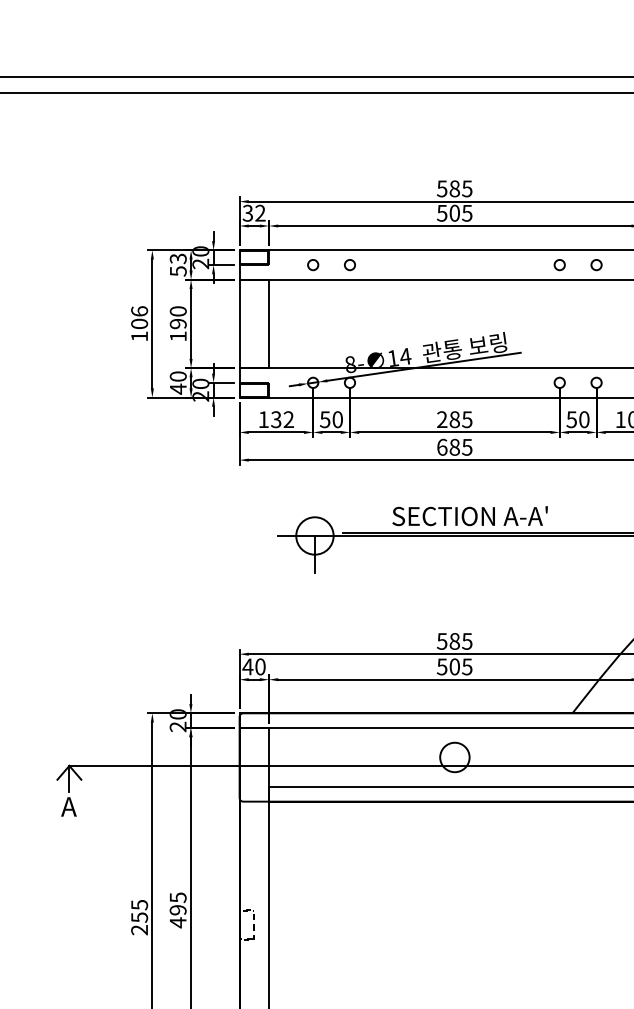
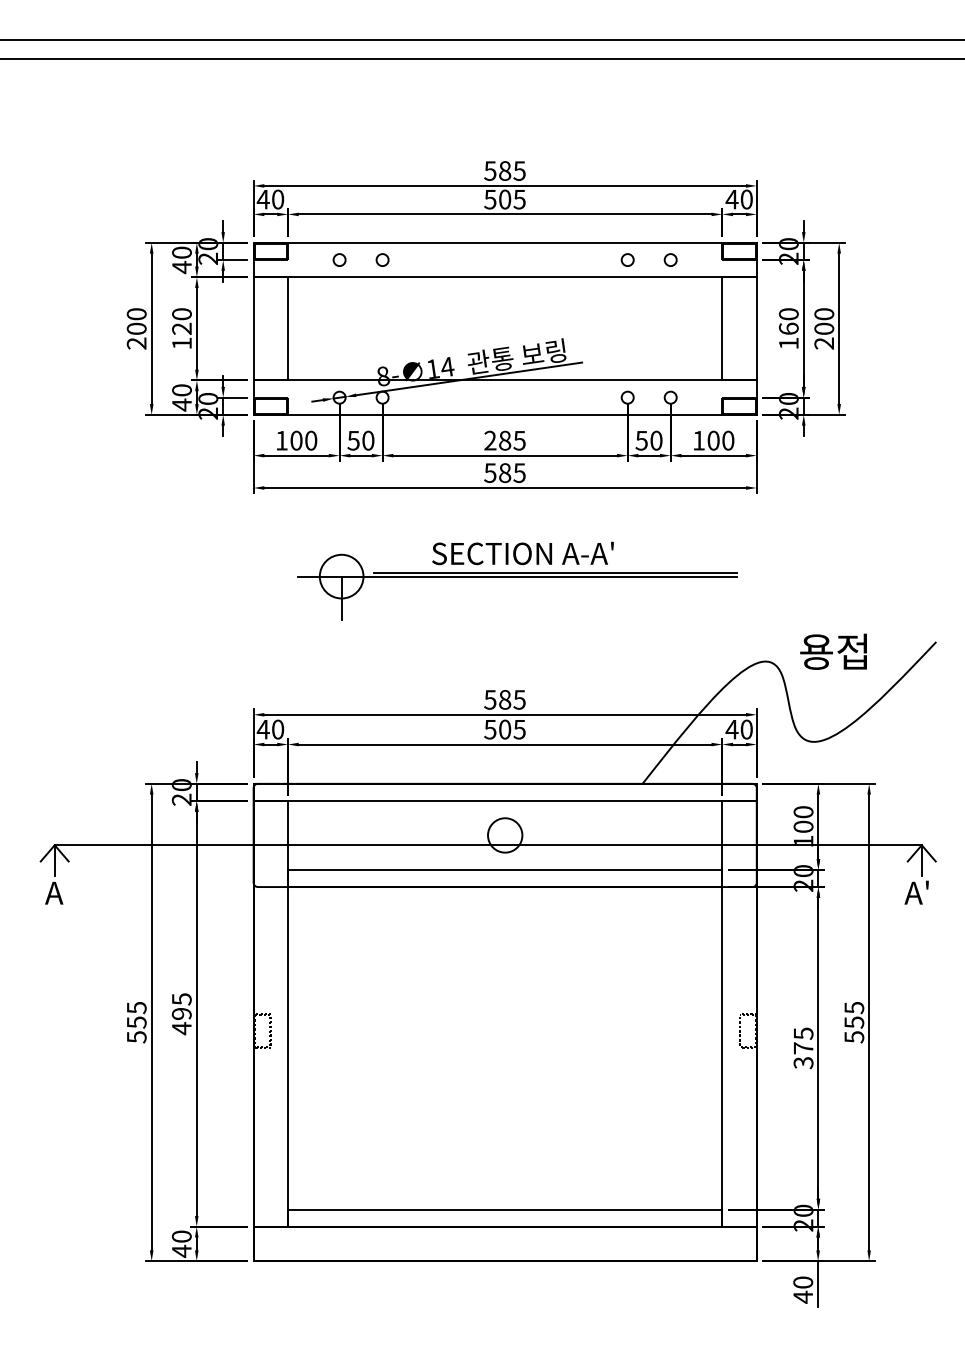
text: (254, 213) -> (270, 199), 32 -> 40
text: (177, 265) -> (181, 260), 53 -> 40
text: (139, 323) -> (136, 328), 106 -> 200
text: (177, 323) -> (181, 328), 190 -> 120
text: (282, 419) -> (303, 440), 132 -> 100
text: (442, 446) -> (490, 472), 685 -> 585
text: (139, 930) -> (136, 1037), 255 -> 555

